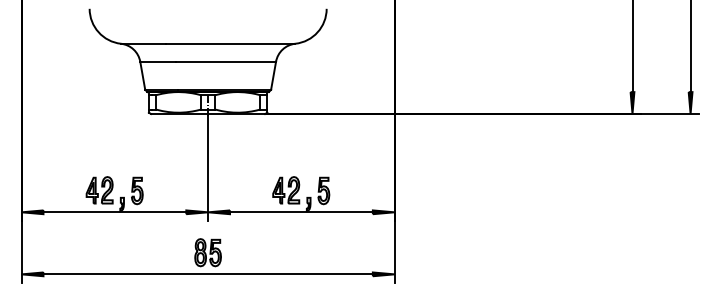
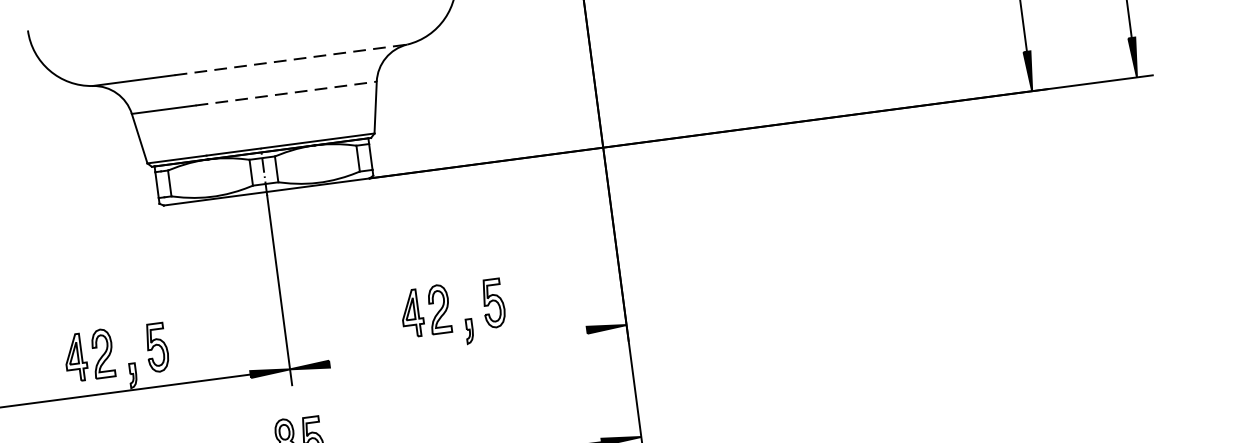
line: (231, 43) -> (292, 59), solid -> dashed
line: (226, 61) -> (287, 92), solid -> dashed
line: (301, 212) -> (458, 347), removed

